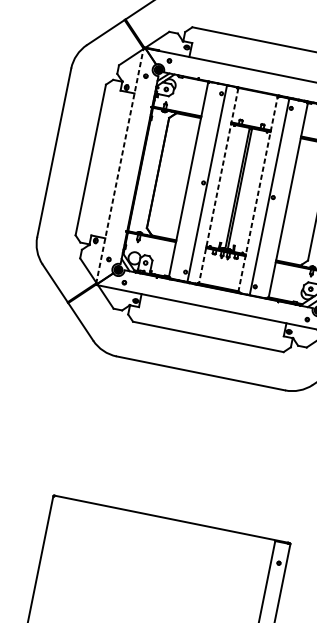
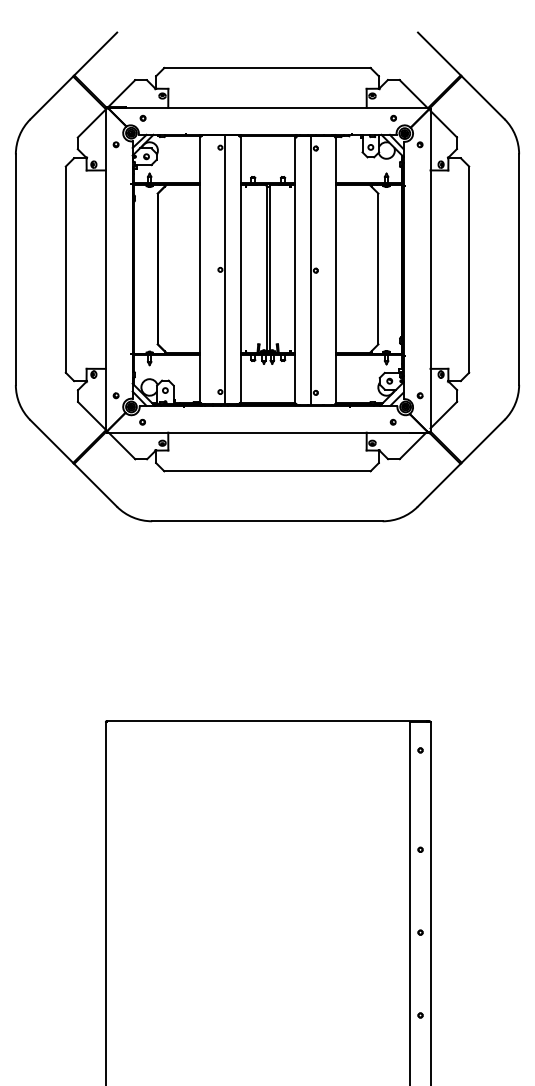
line: (119, 165) -> (105, 269), dashed -> solid
line: (219, 185) -> (241, 269), dashed -> solid
line: (258, 194) -> (295, 270), dashed -> solid

